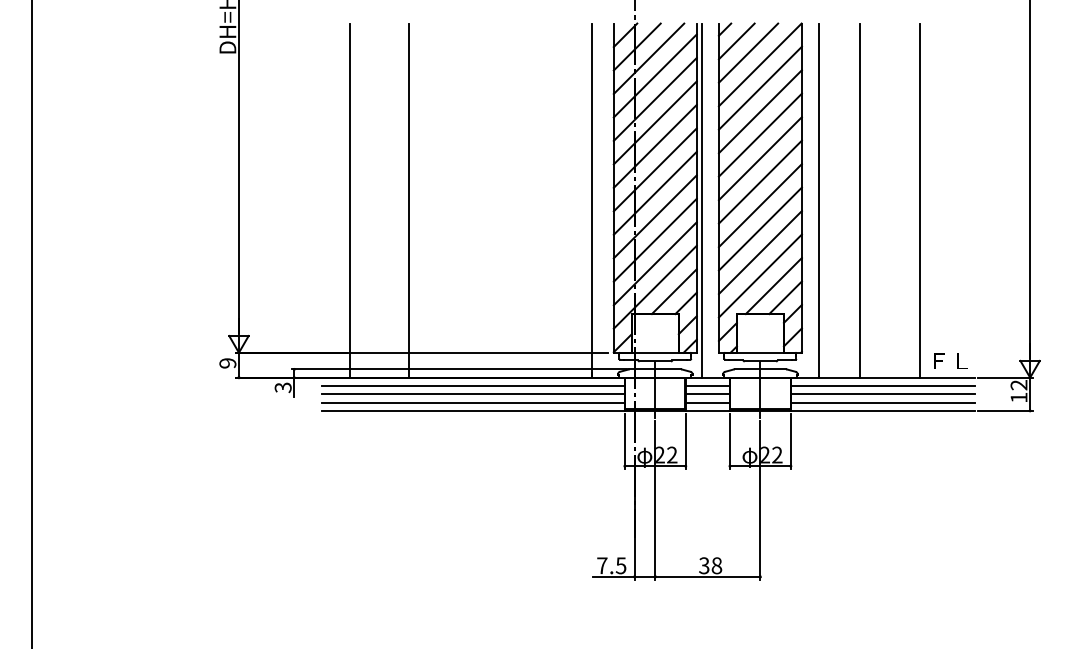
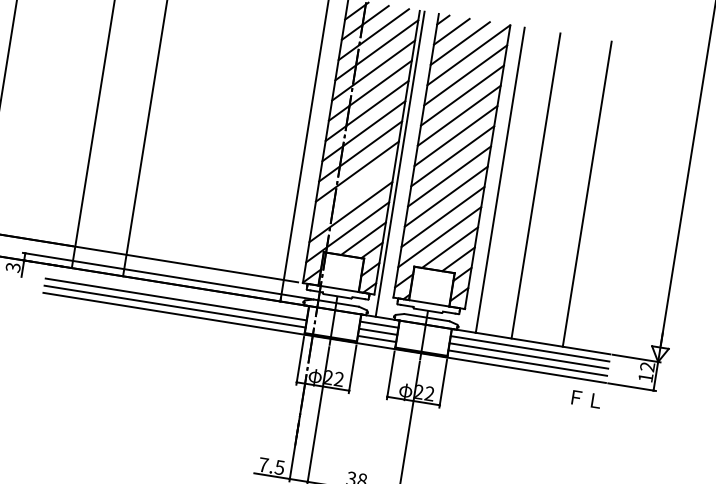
line: (654, 239) -> (353, 191), removed
text: (950, 360) -> (586, 398), moved
line: (472, 385) -> (176, 291), removed

